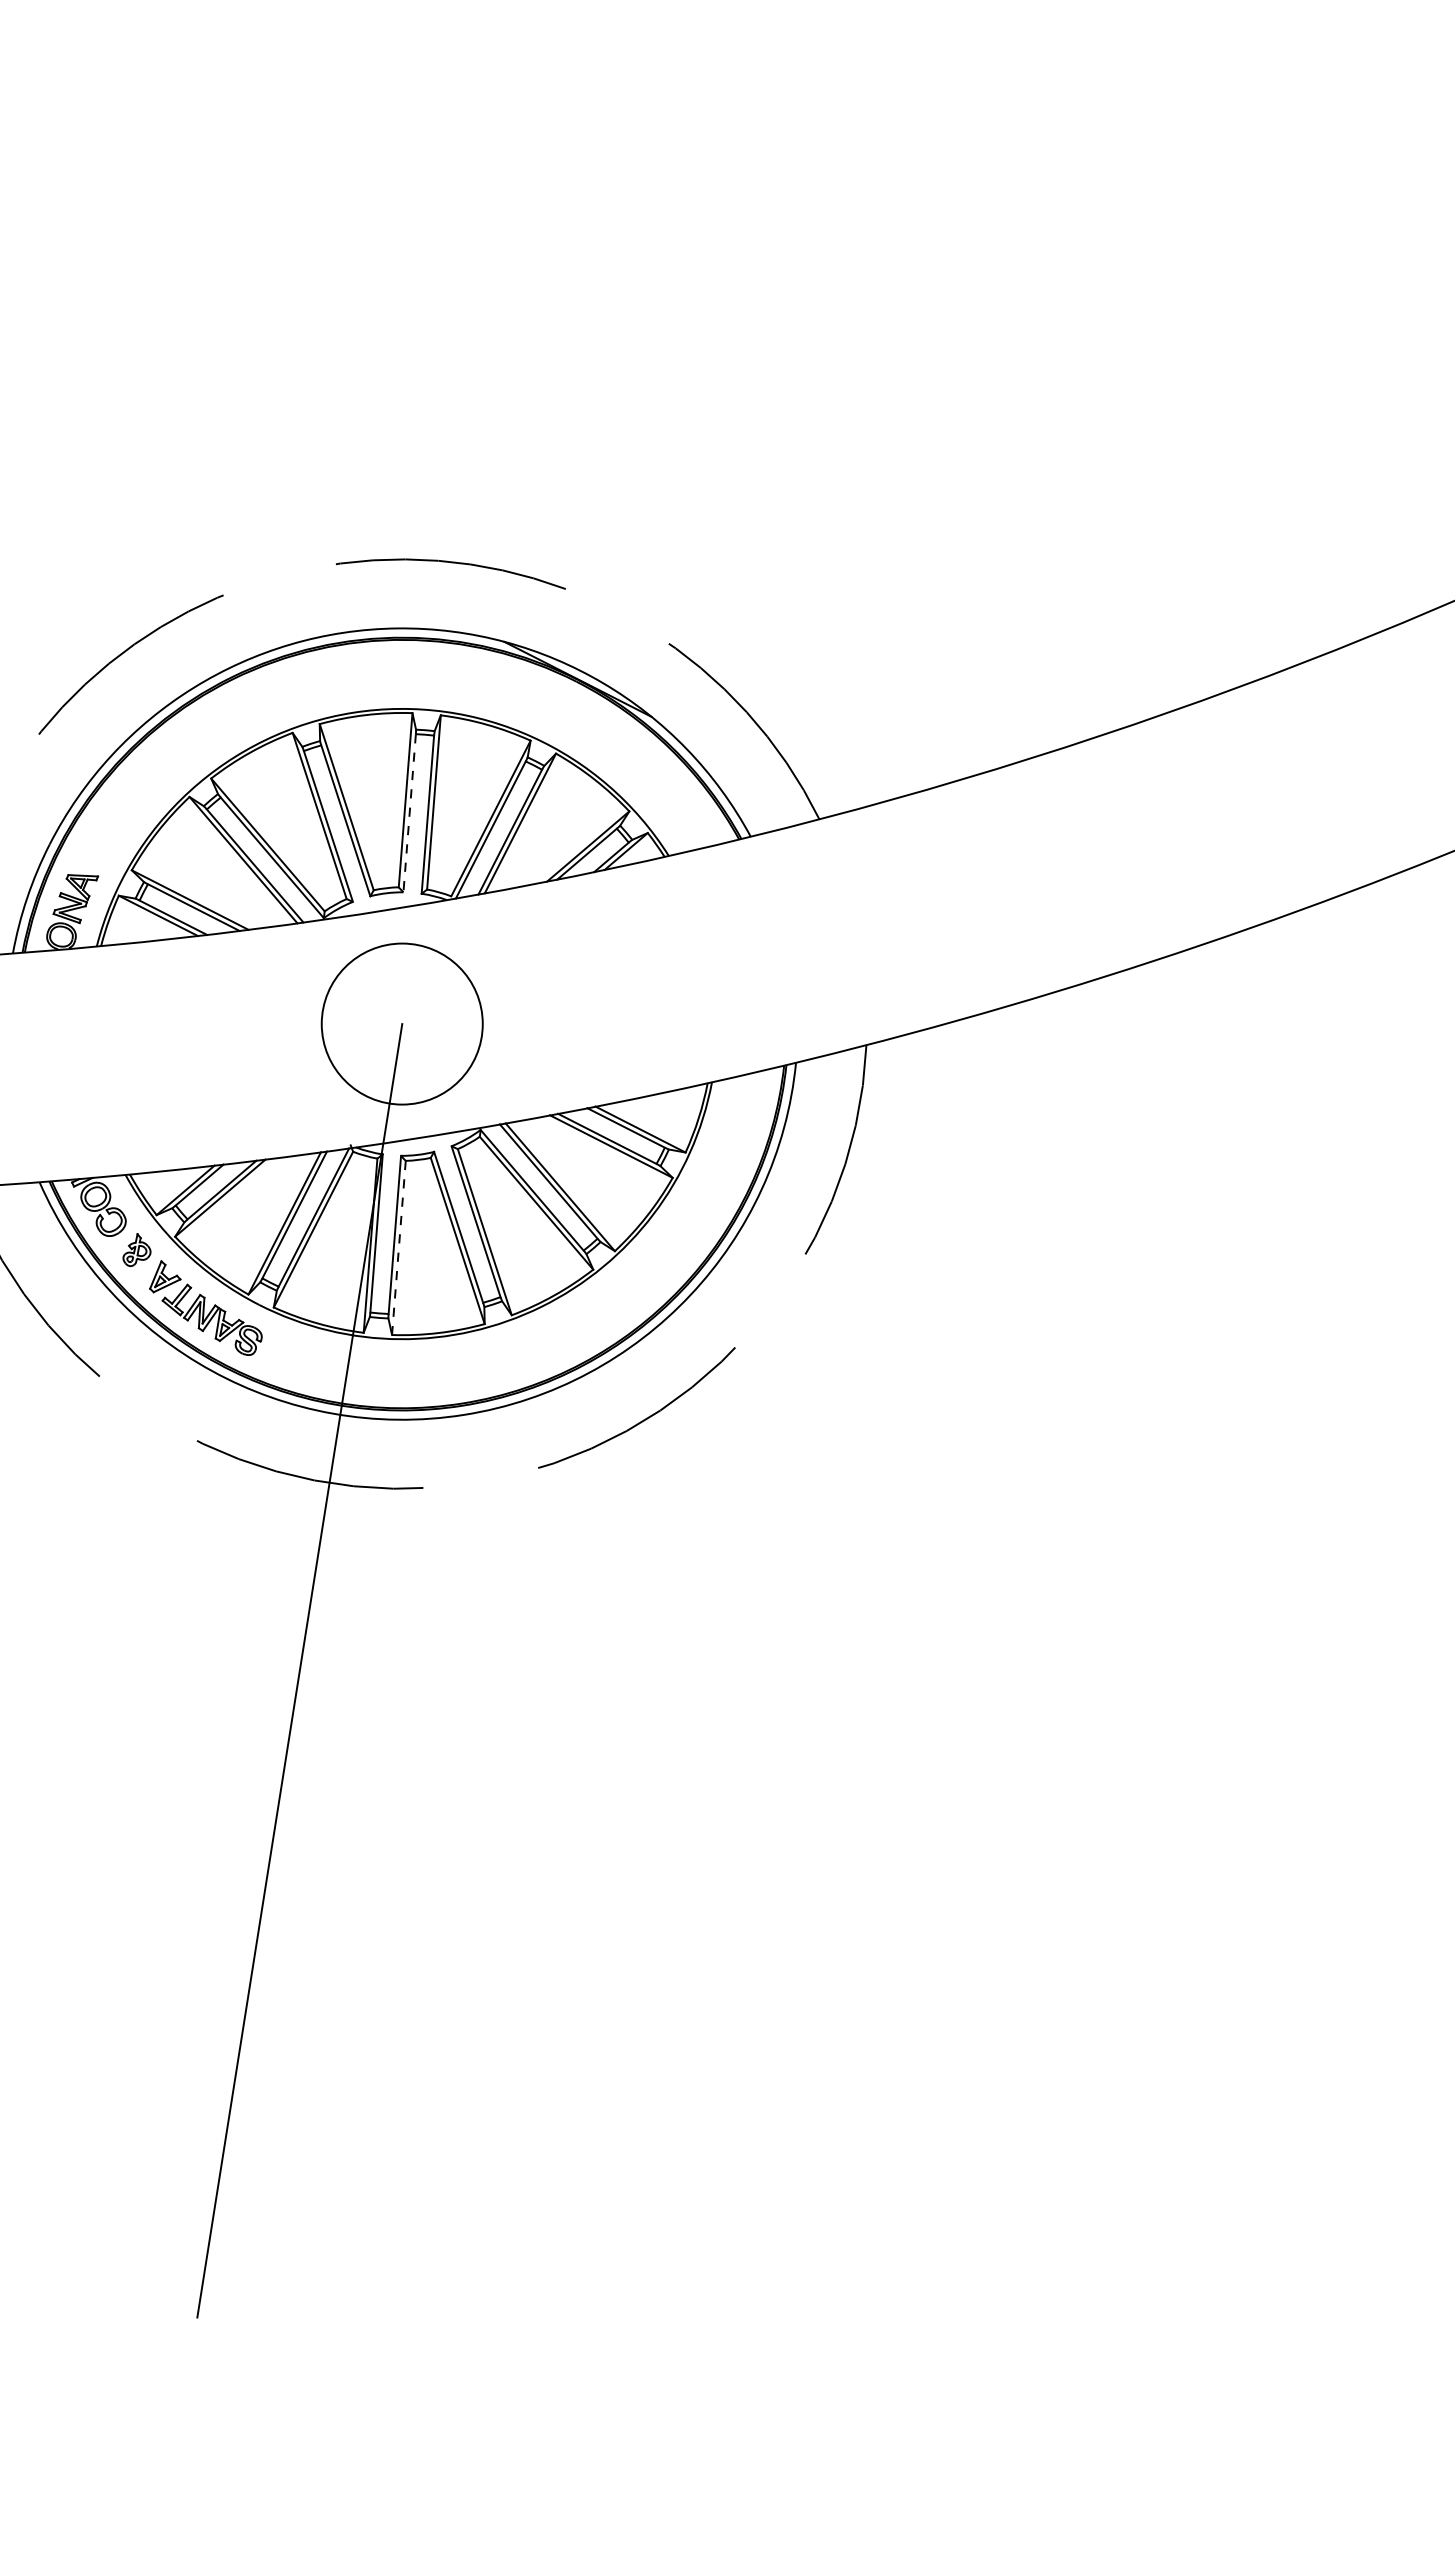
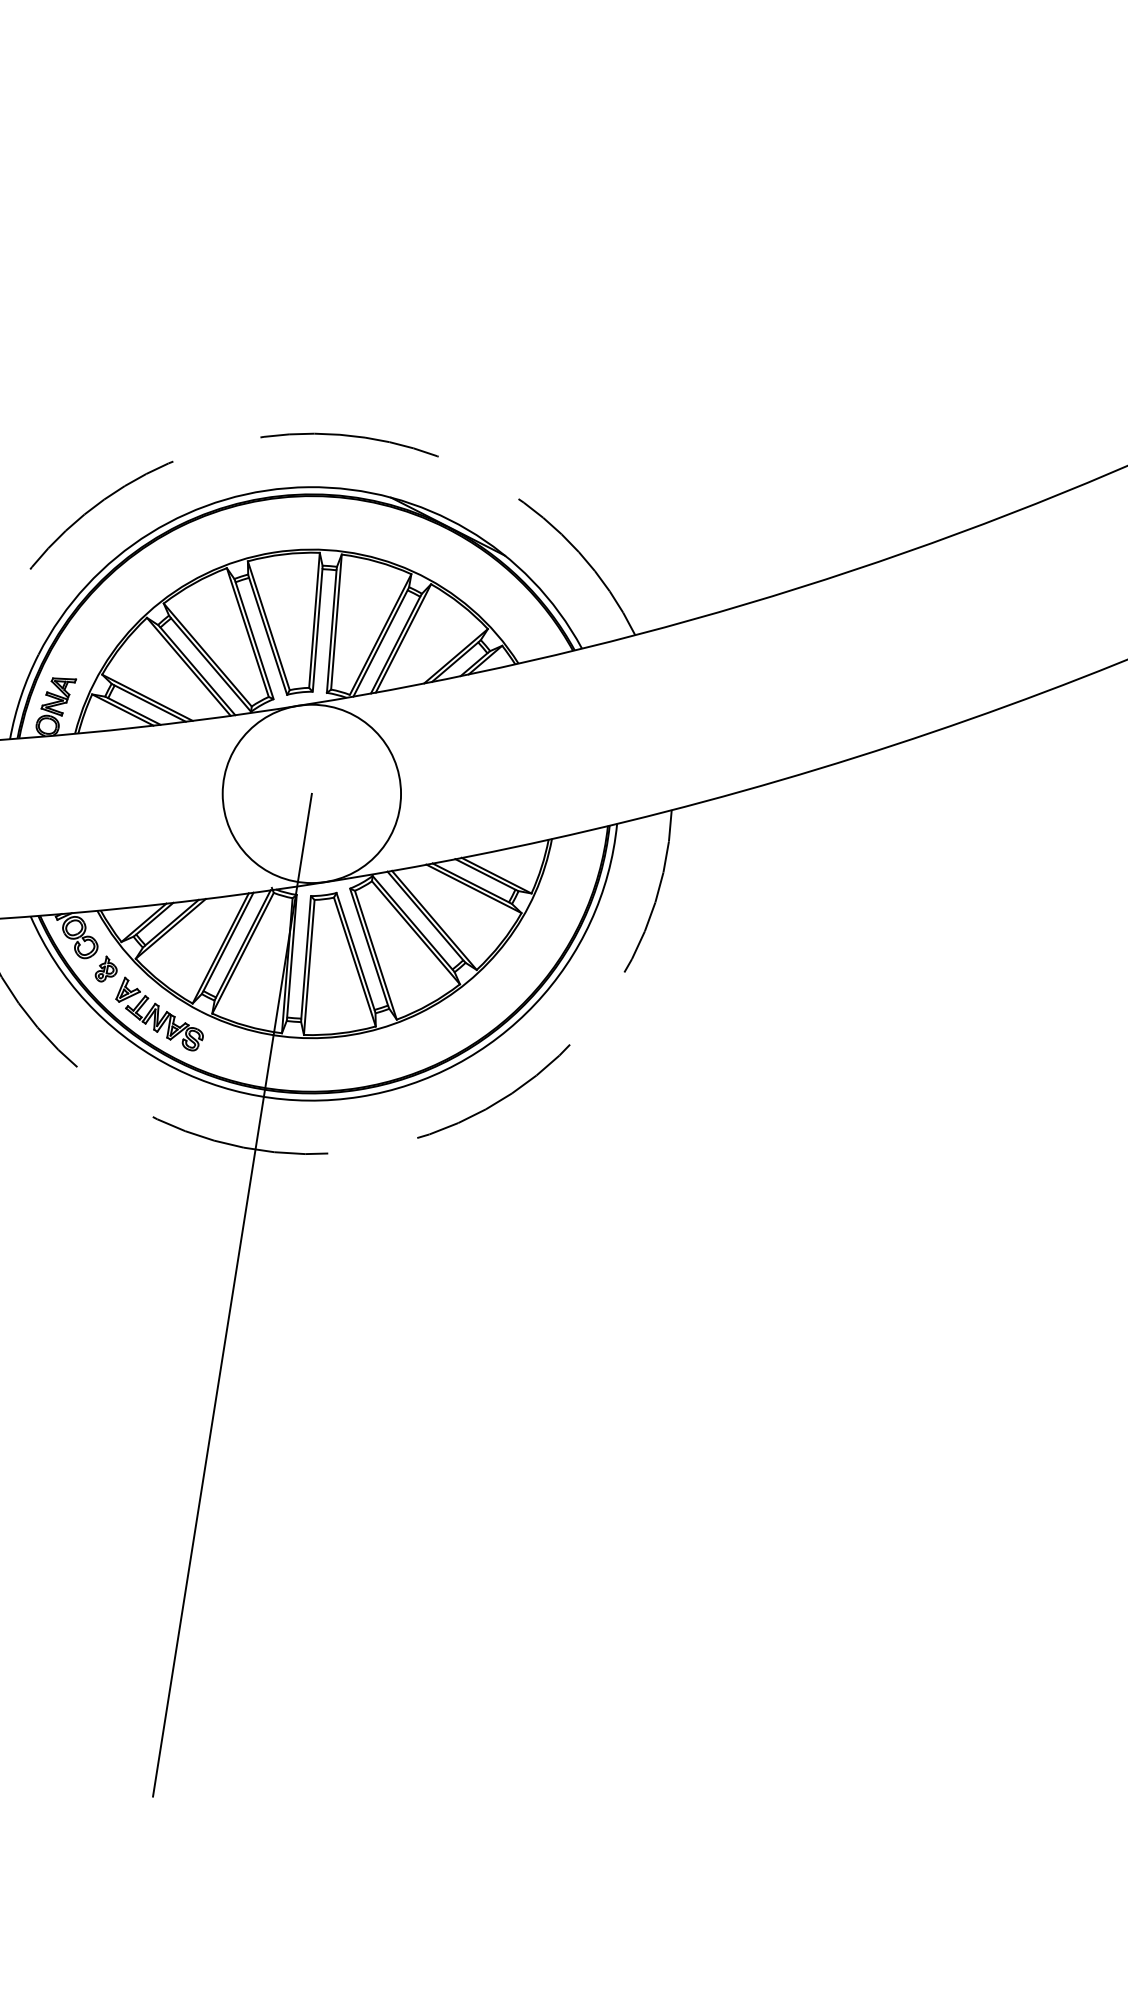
line: (409, 813) -> (317, 630), dashed -> solid
circle: (402, 1024) -> (312, 794), size x1.43
line: (398, 1248) -> (308, 967), dashed -> solid

